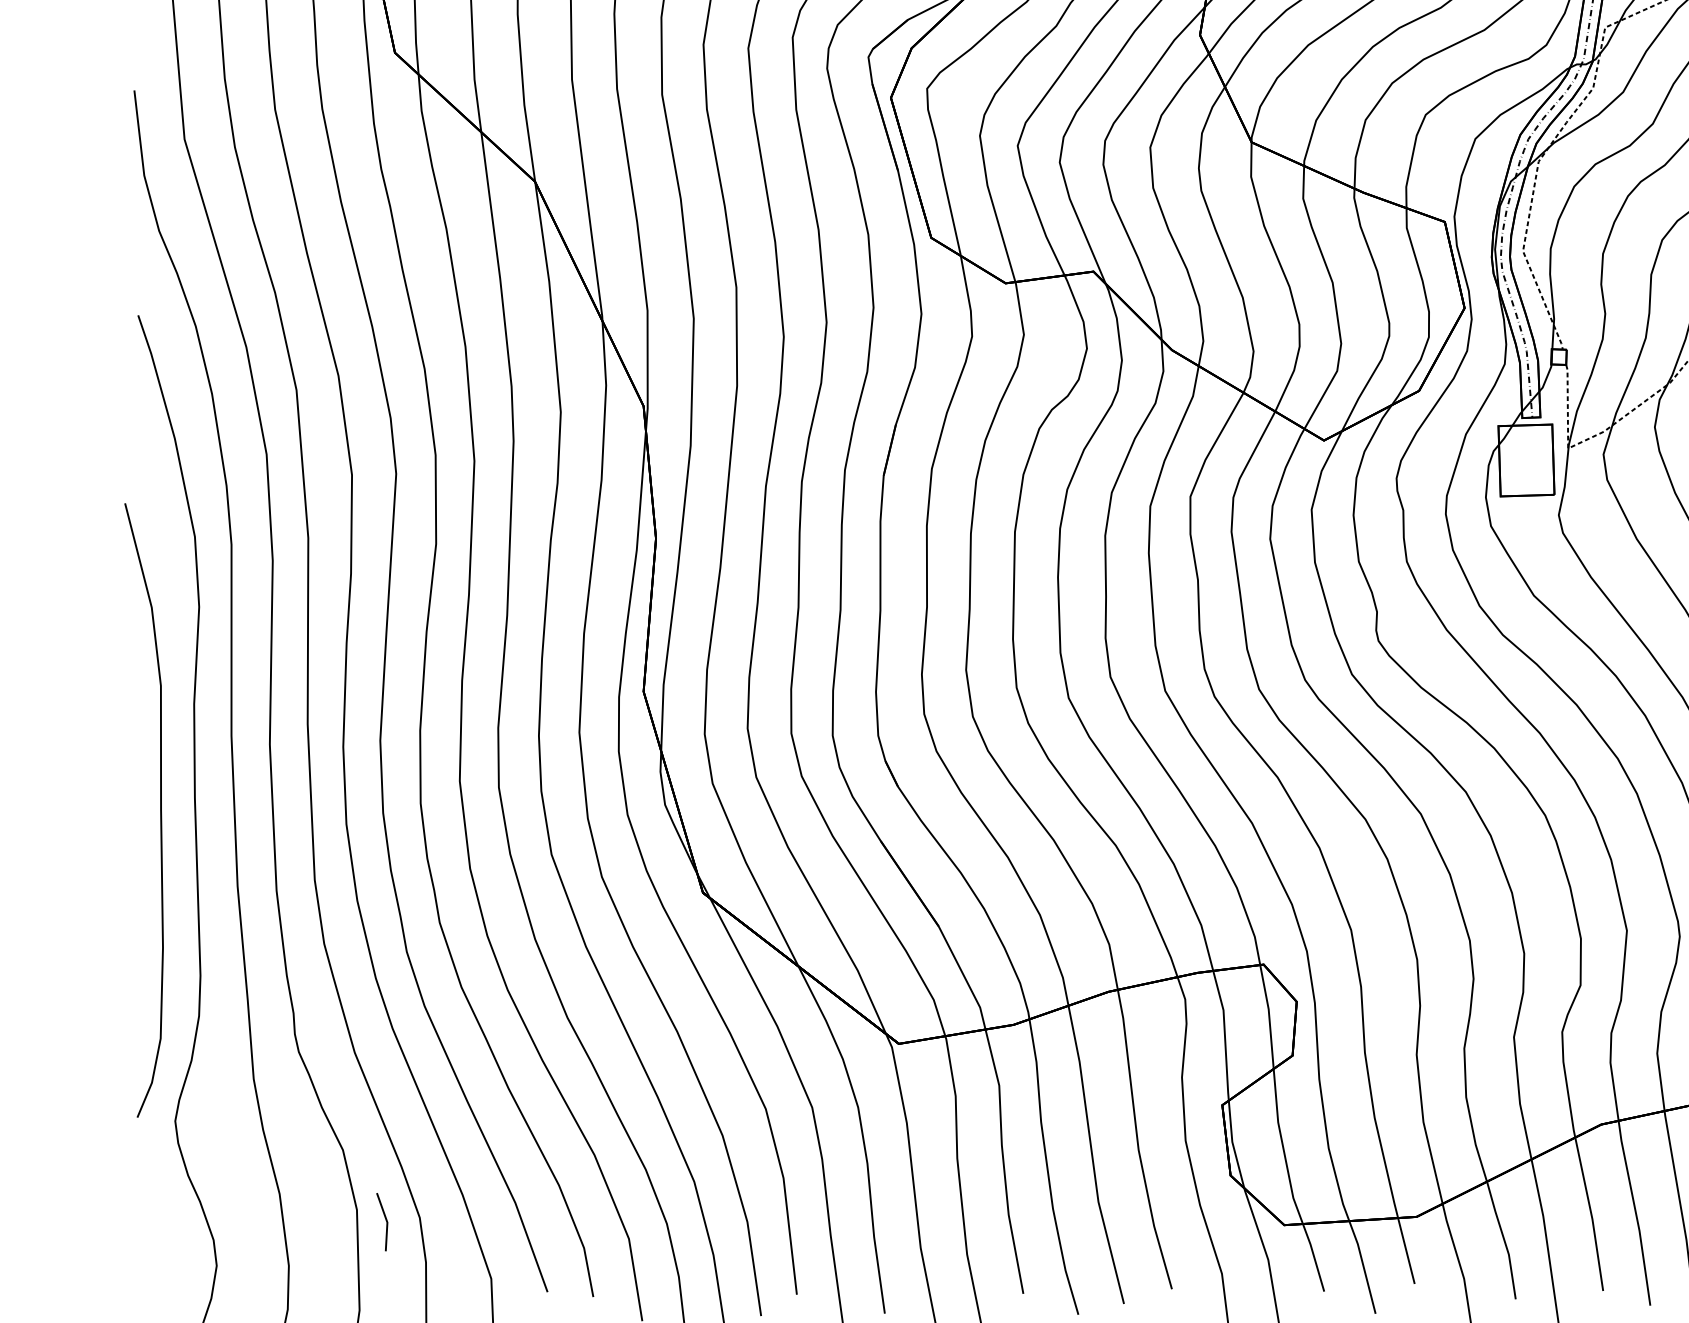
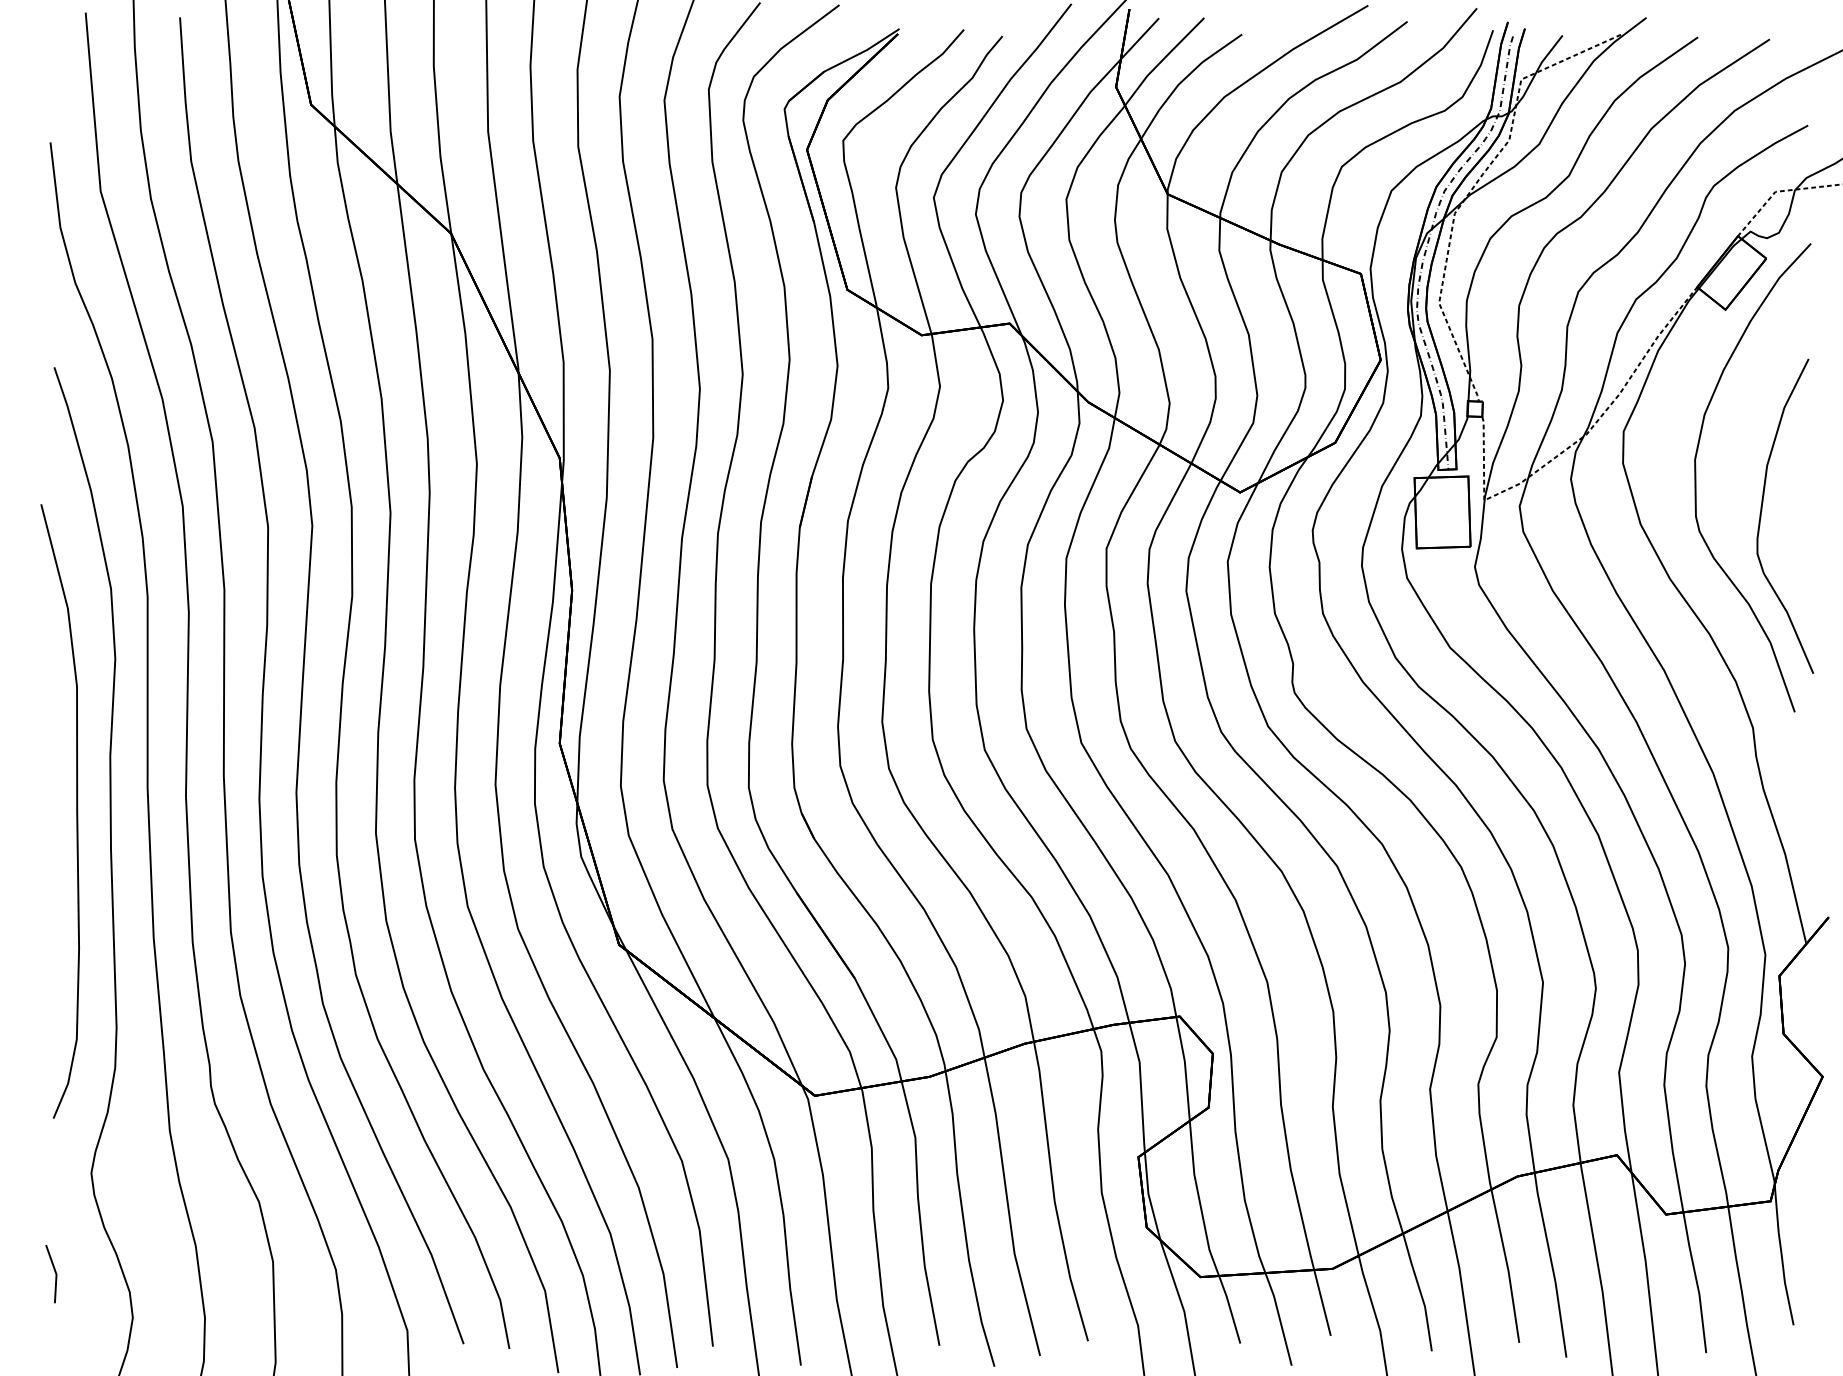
curve: (160, 810) -> (76, 811), moved
line: (385, 1220) -> (54, 1272), moved

